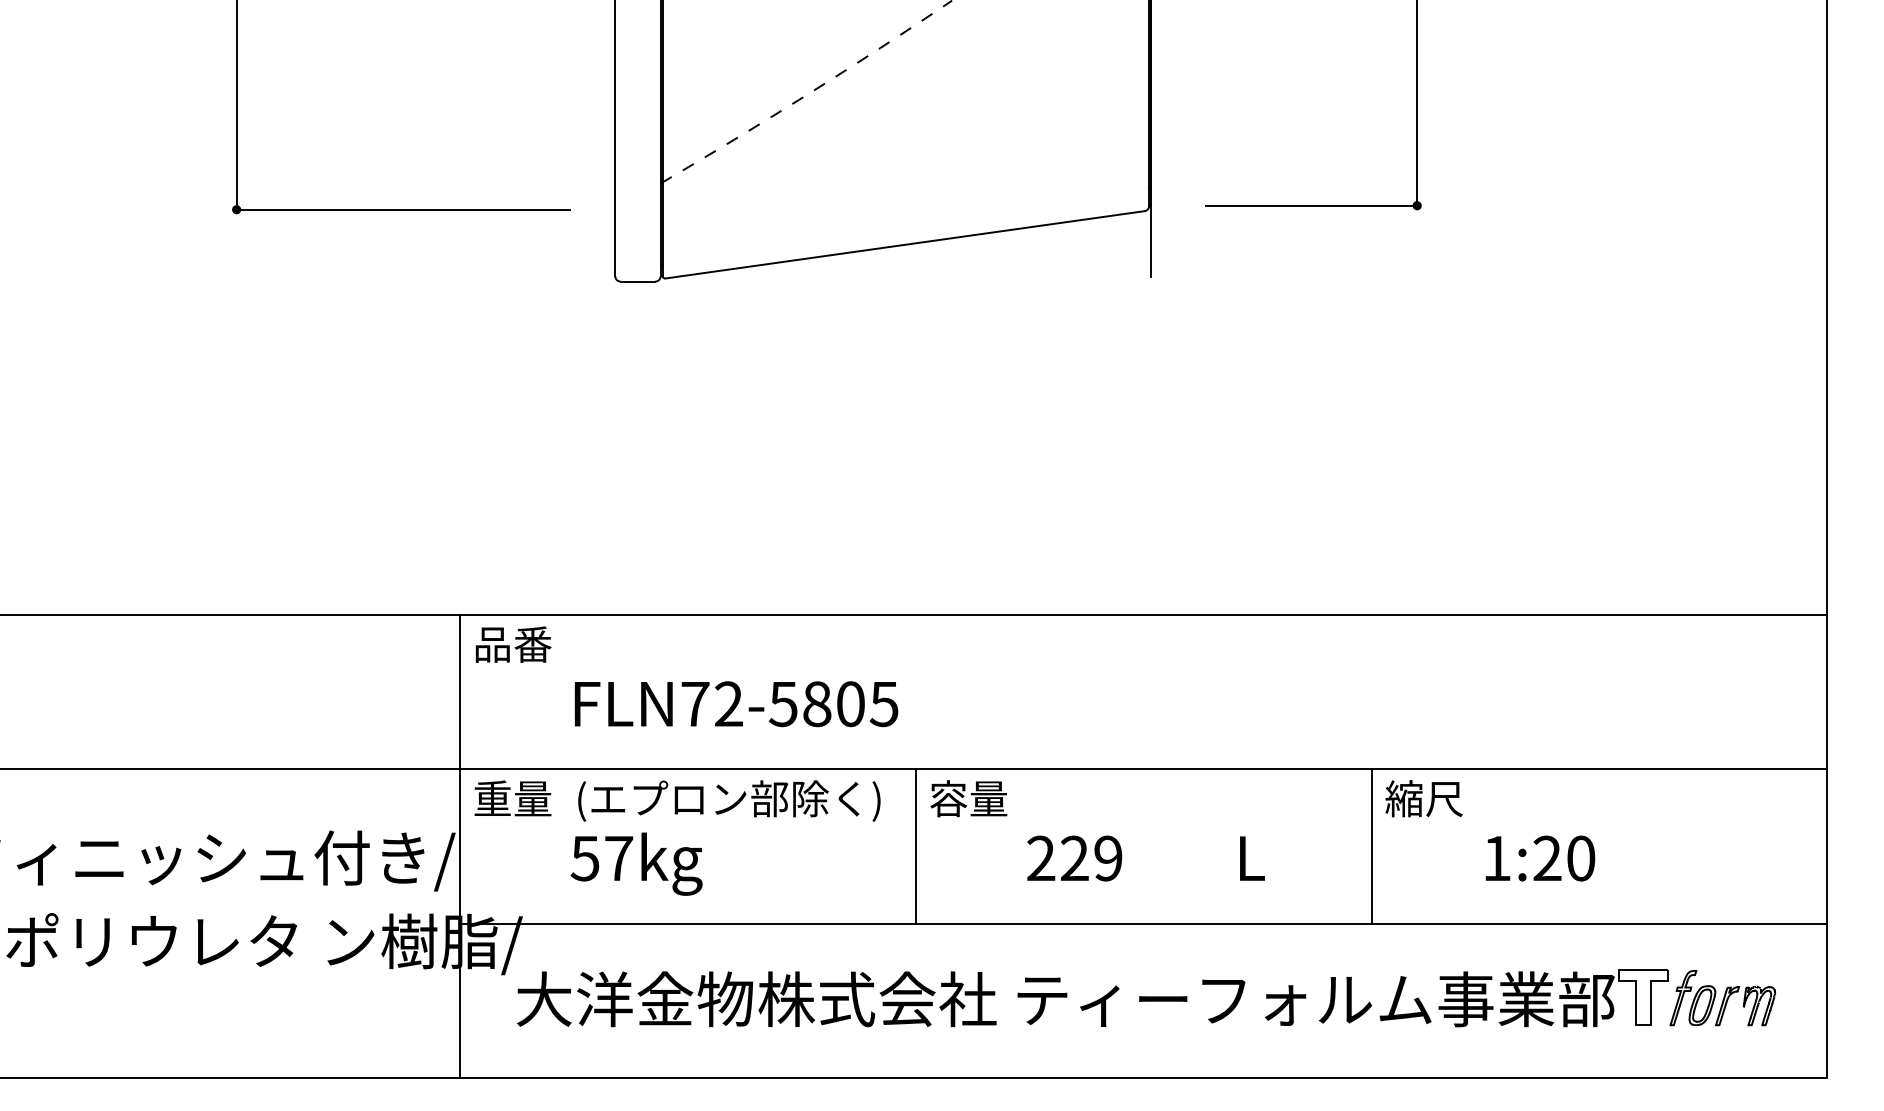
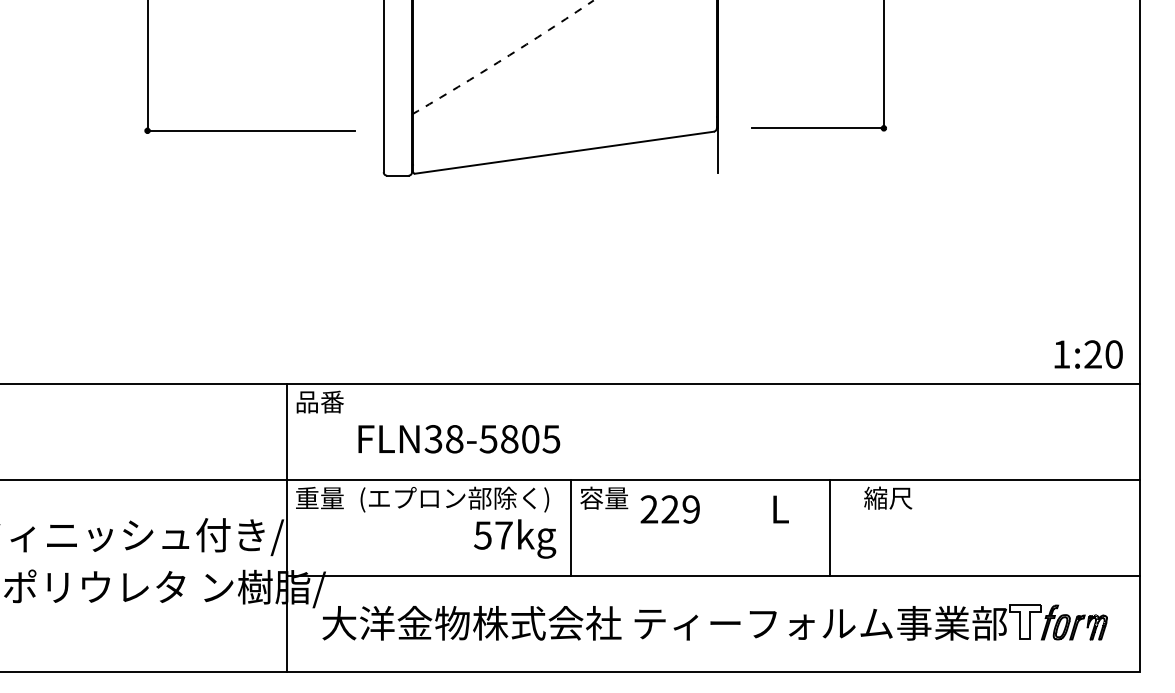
text: (711, 704) -> (443, 439), FLN72-5805 -> FLN38-5805
line: (1371, 845) -> (830, 527), moved
text: (1145, 858) -> (714, 509), moved
text: (1540, 858) -> (1088, 354), moved
text: (637, 863) -> (515, 538), moved

